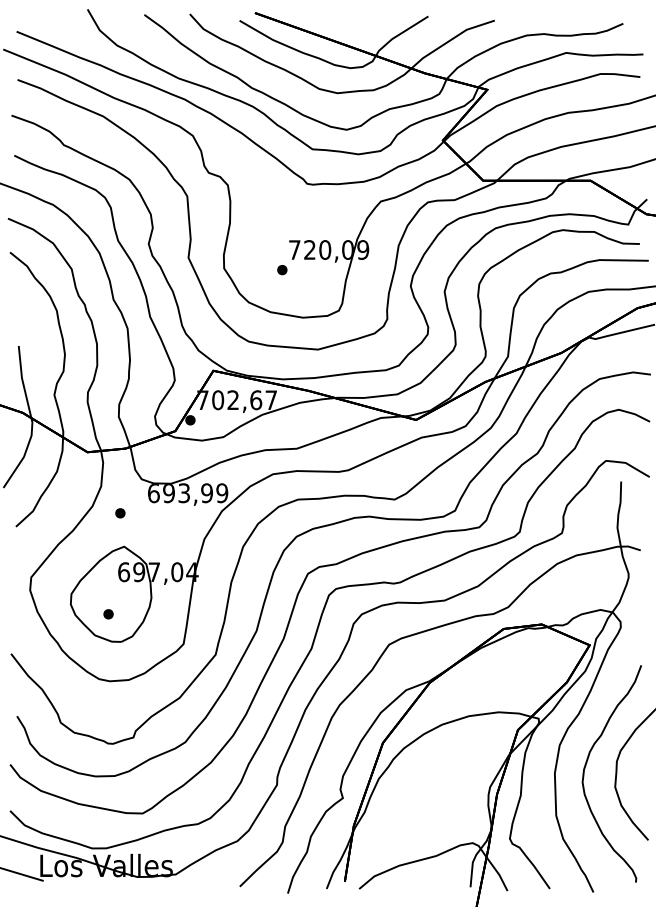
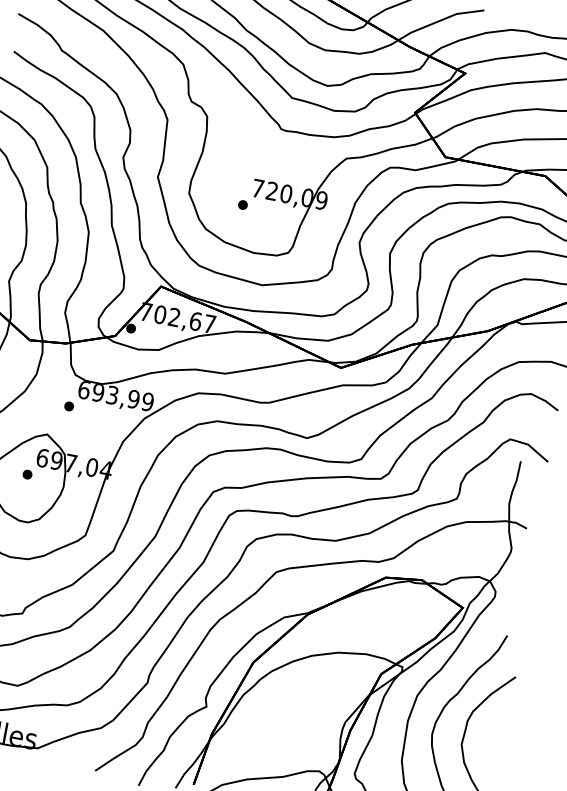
part: (120, 513) -> (69, 406), moved
part: (108, 614) -> (27, 474), moved

